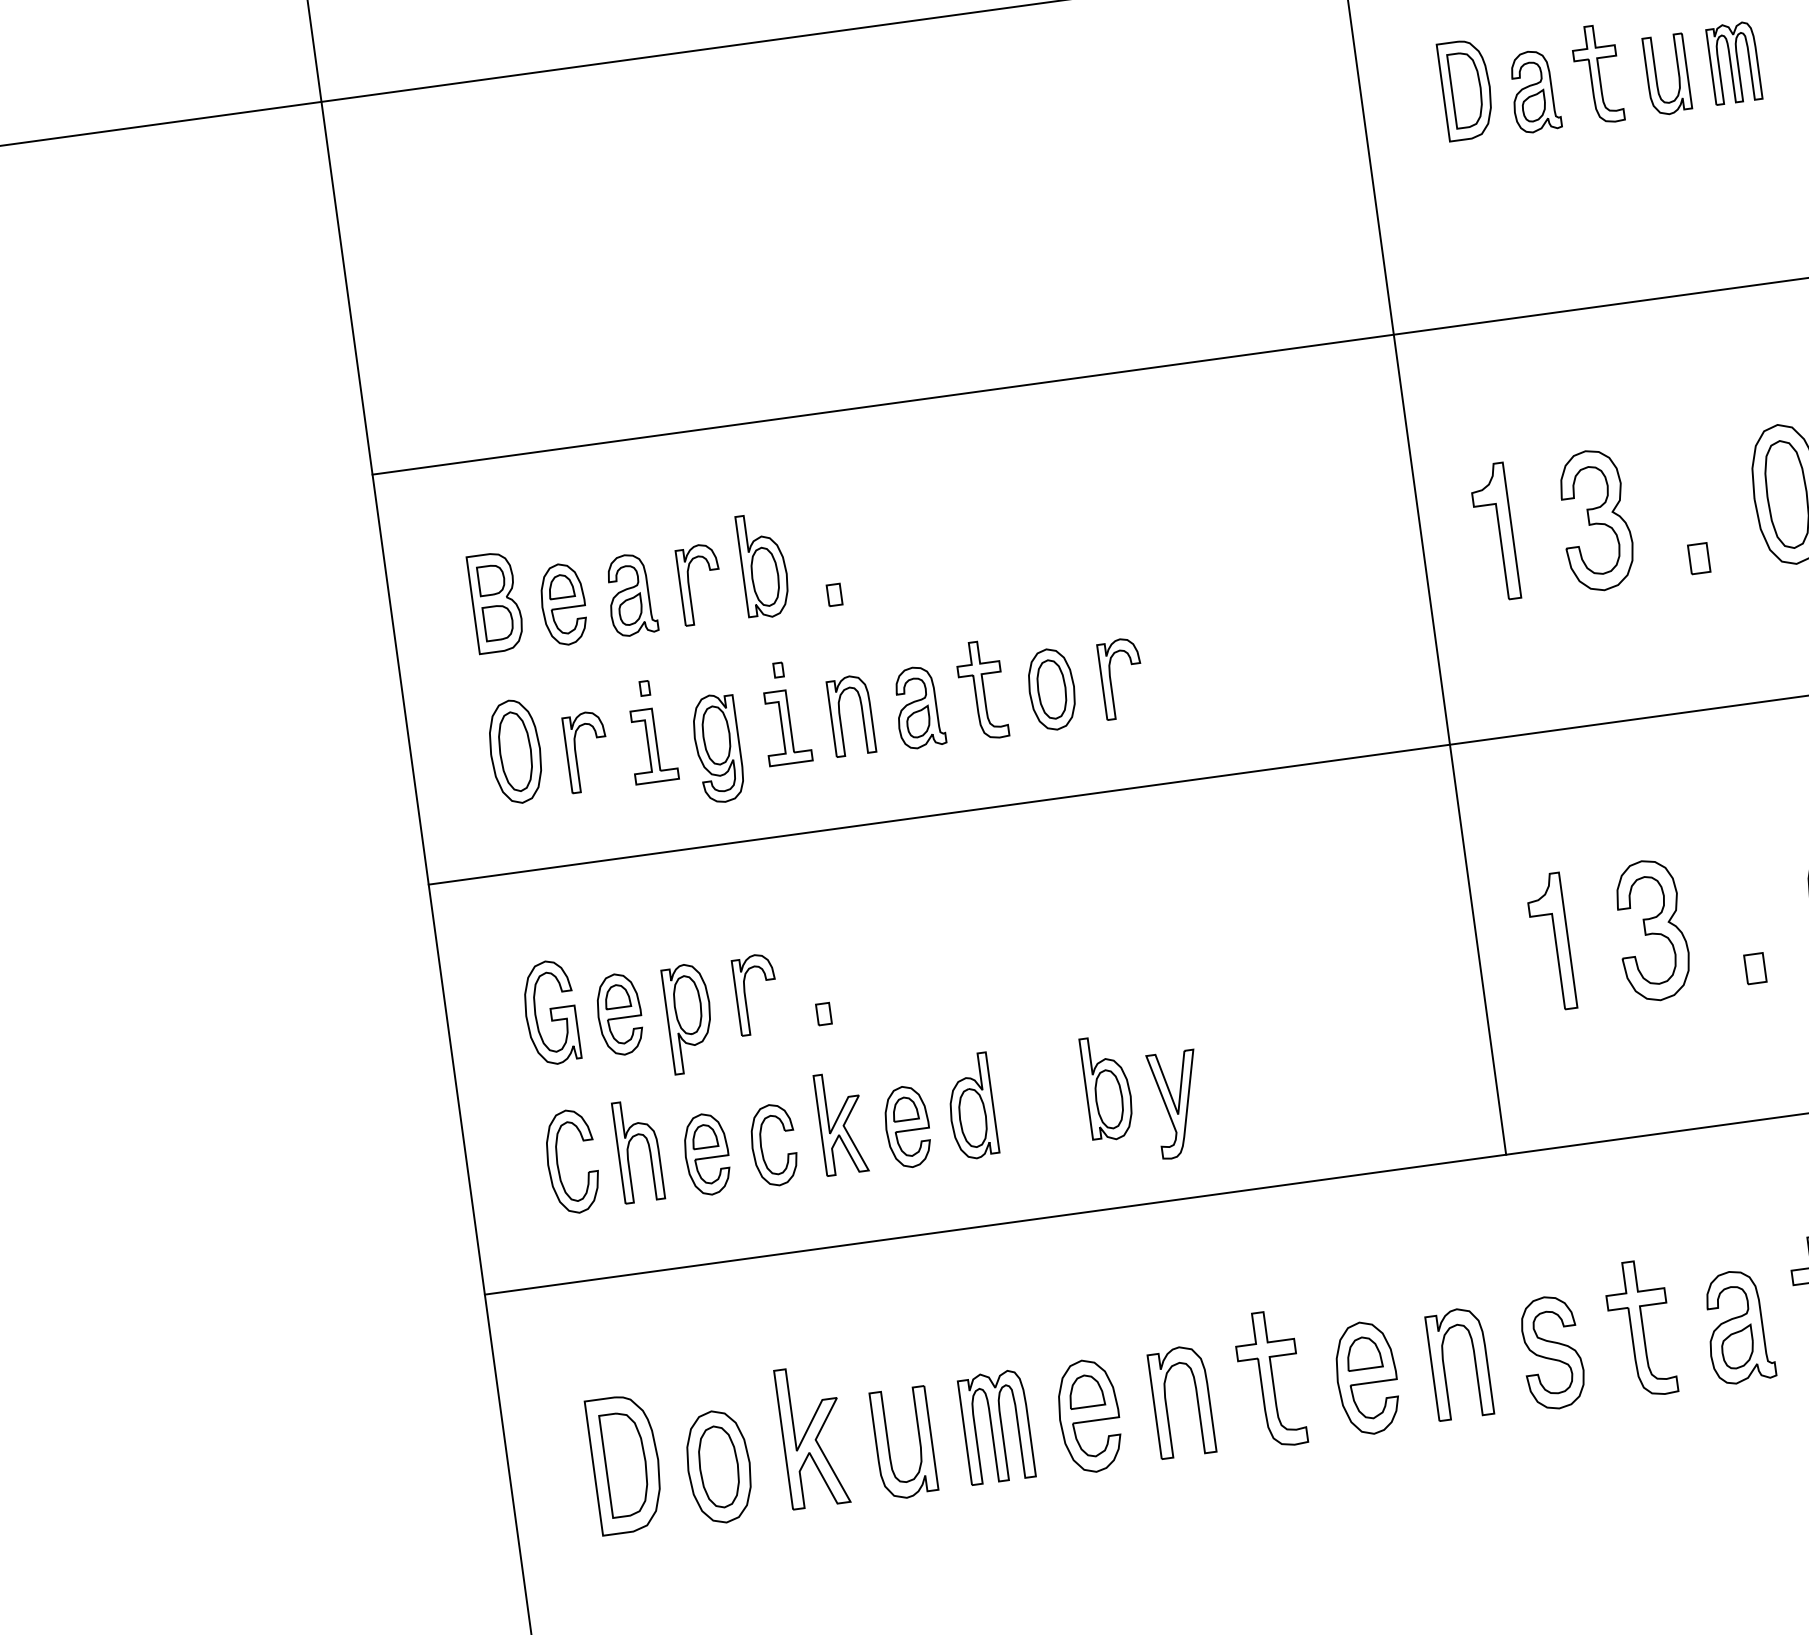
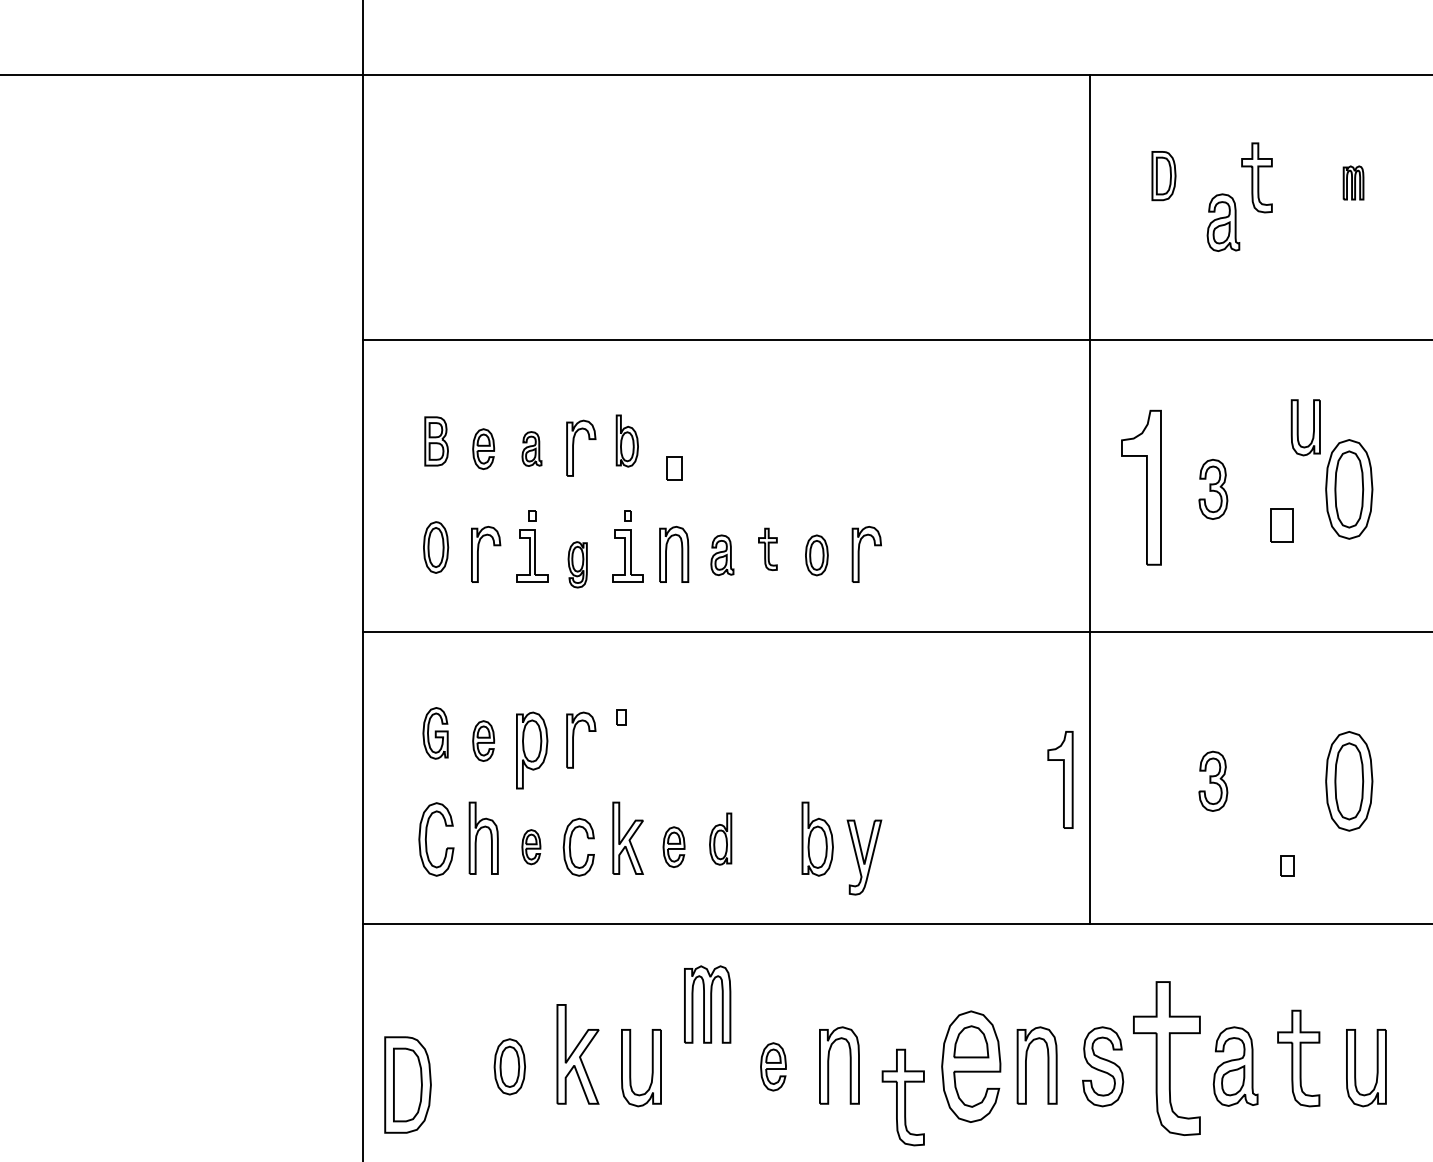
part: (1733, 62) -> (1353, 182), size x0.6
part: (1657, 75) -> (1298, 427), moved
part: (1465, 89) -> (1163, 175), size x0.7
part: (1534, 91) -> (1223, 222), moved
part: (1596, 520) -> (1213, 489), size x0.6
part: (1495, 533) -> (1141, 488), size x1.6
part: (1698, 558) -> (1281, 525), size x1.6
part: (763, 564) -> (627, 440), size x0.7
part: (630, 594) -> (531, 448), size x0.6
part: (833, 595) -> (673, 468), size x1.6
part: (495, 602) -> (436, 441), size x0.7
part: (563, 603) -> (483, 448), size x0.7
part: (1051, 689) -> (816, 555), size x0.7
part: (981, 690) -> (767, 549), size x0.6
part: (919, 707) -> (722, 555), size x0.7
part: (717, 748) -> (577, 564), size x0.6
part: (514, 751) -> (435, 547), size x0.7
part: (1652, 930) -> (1213, 781), size x0.6
part: (1551, 941) -> (1060, 779), moved
part: (1754, 968) -> (1287, 865), moved
part: (550, 1013) -> (435, 733), size x0.7
part: (619, 1013) -> (483, 740), size x0.7
part: (824, 1014) -> (621, 717), moved
part: (971, 1105) -> (720, 838), size x0.7
part: (906, 1125) -> (673, 846), size x0.7
part: (707, 1153) -> (531, 846), size x0.6
part: (1639, 1328) -> (1166, 1058), size x1.6
part: (1366, 1377) -> (970, 1066), size x1.4
part: (1269, 1379) -> (902, 1097), moved
part: (1089, 1415) -> (773, 1066), size x0.6
part: (996, 1427) -> (707, 1004), moved
part: (625, 1463) -> (407, 1084), moved
part: (718, 1466) -> (509, 1066), size x0.7

